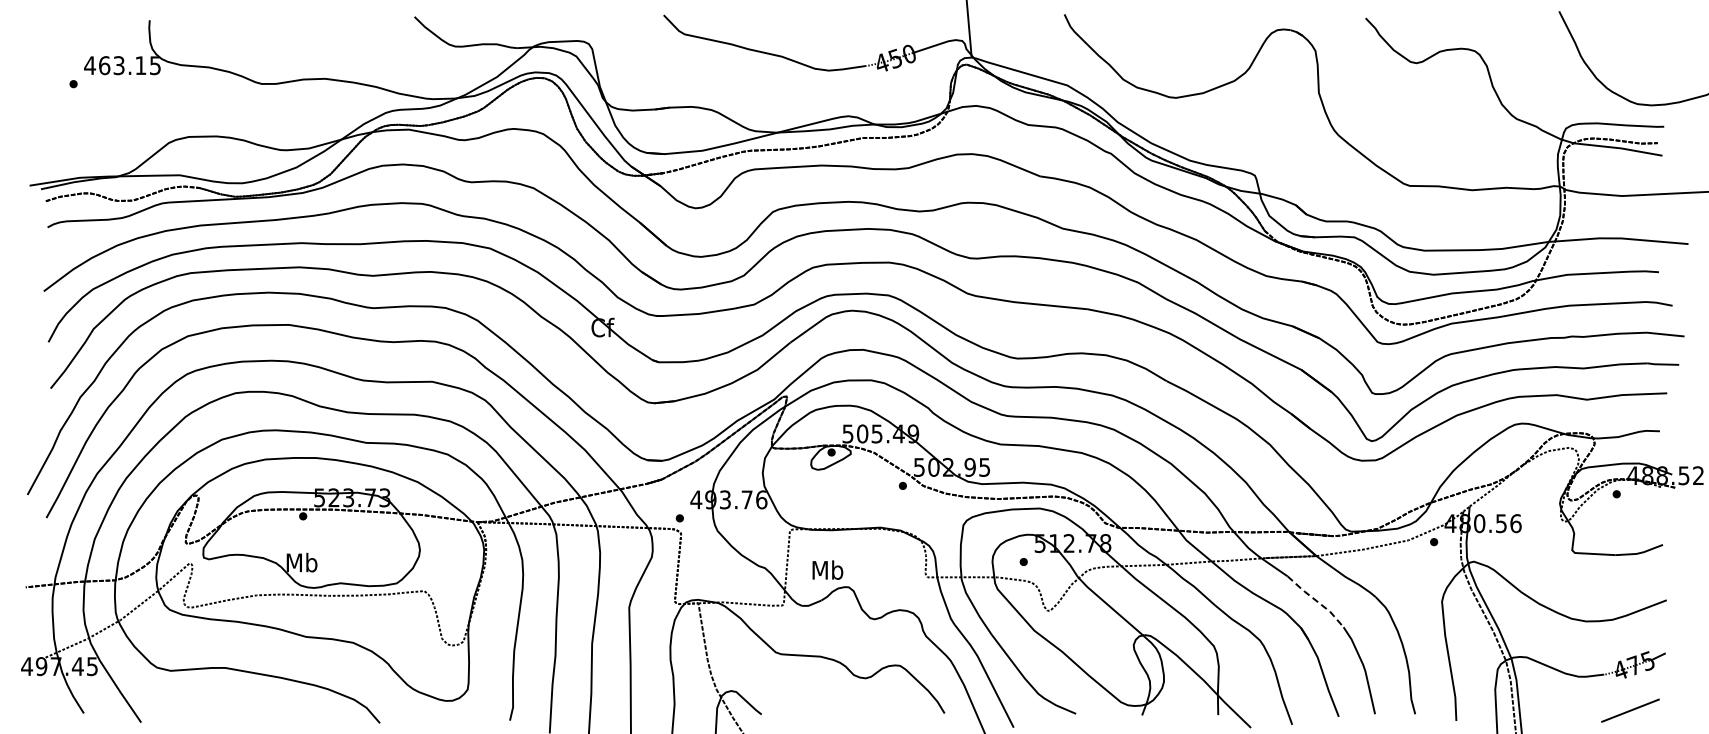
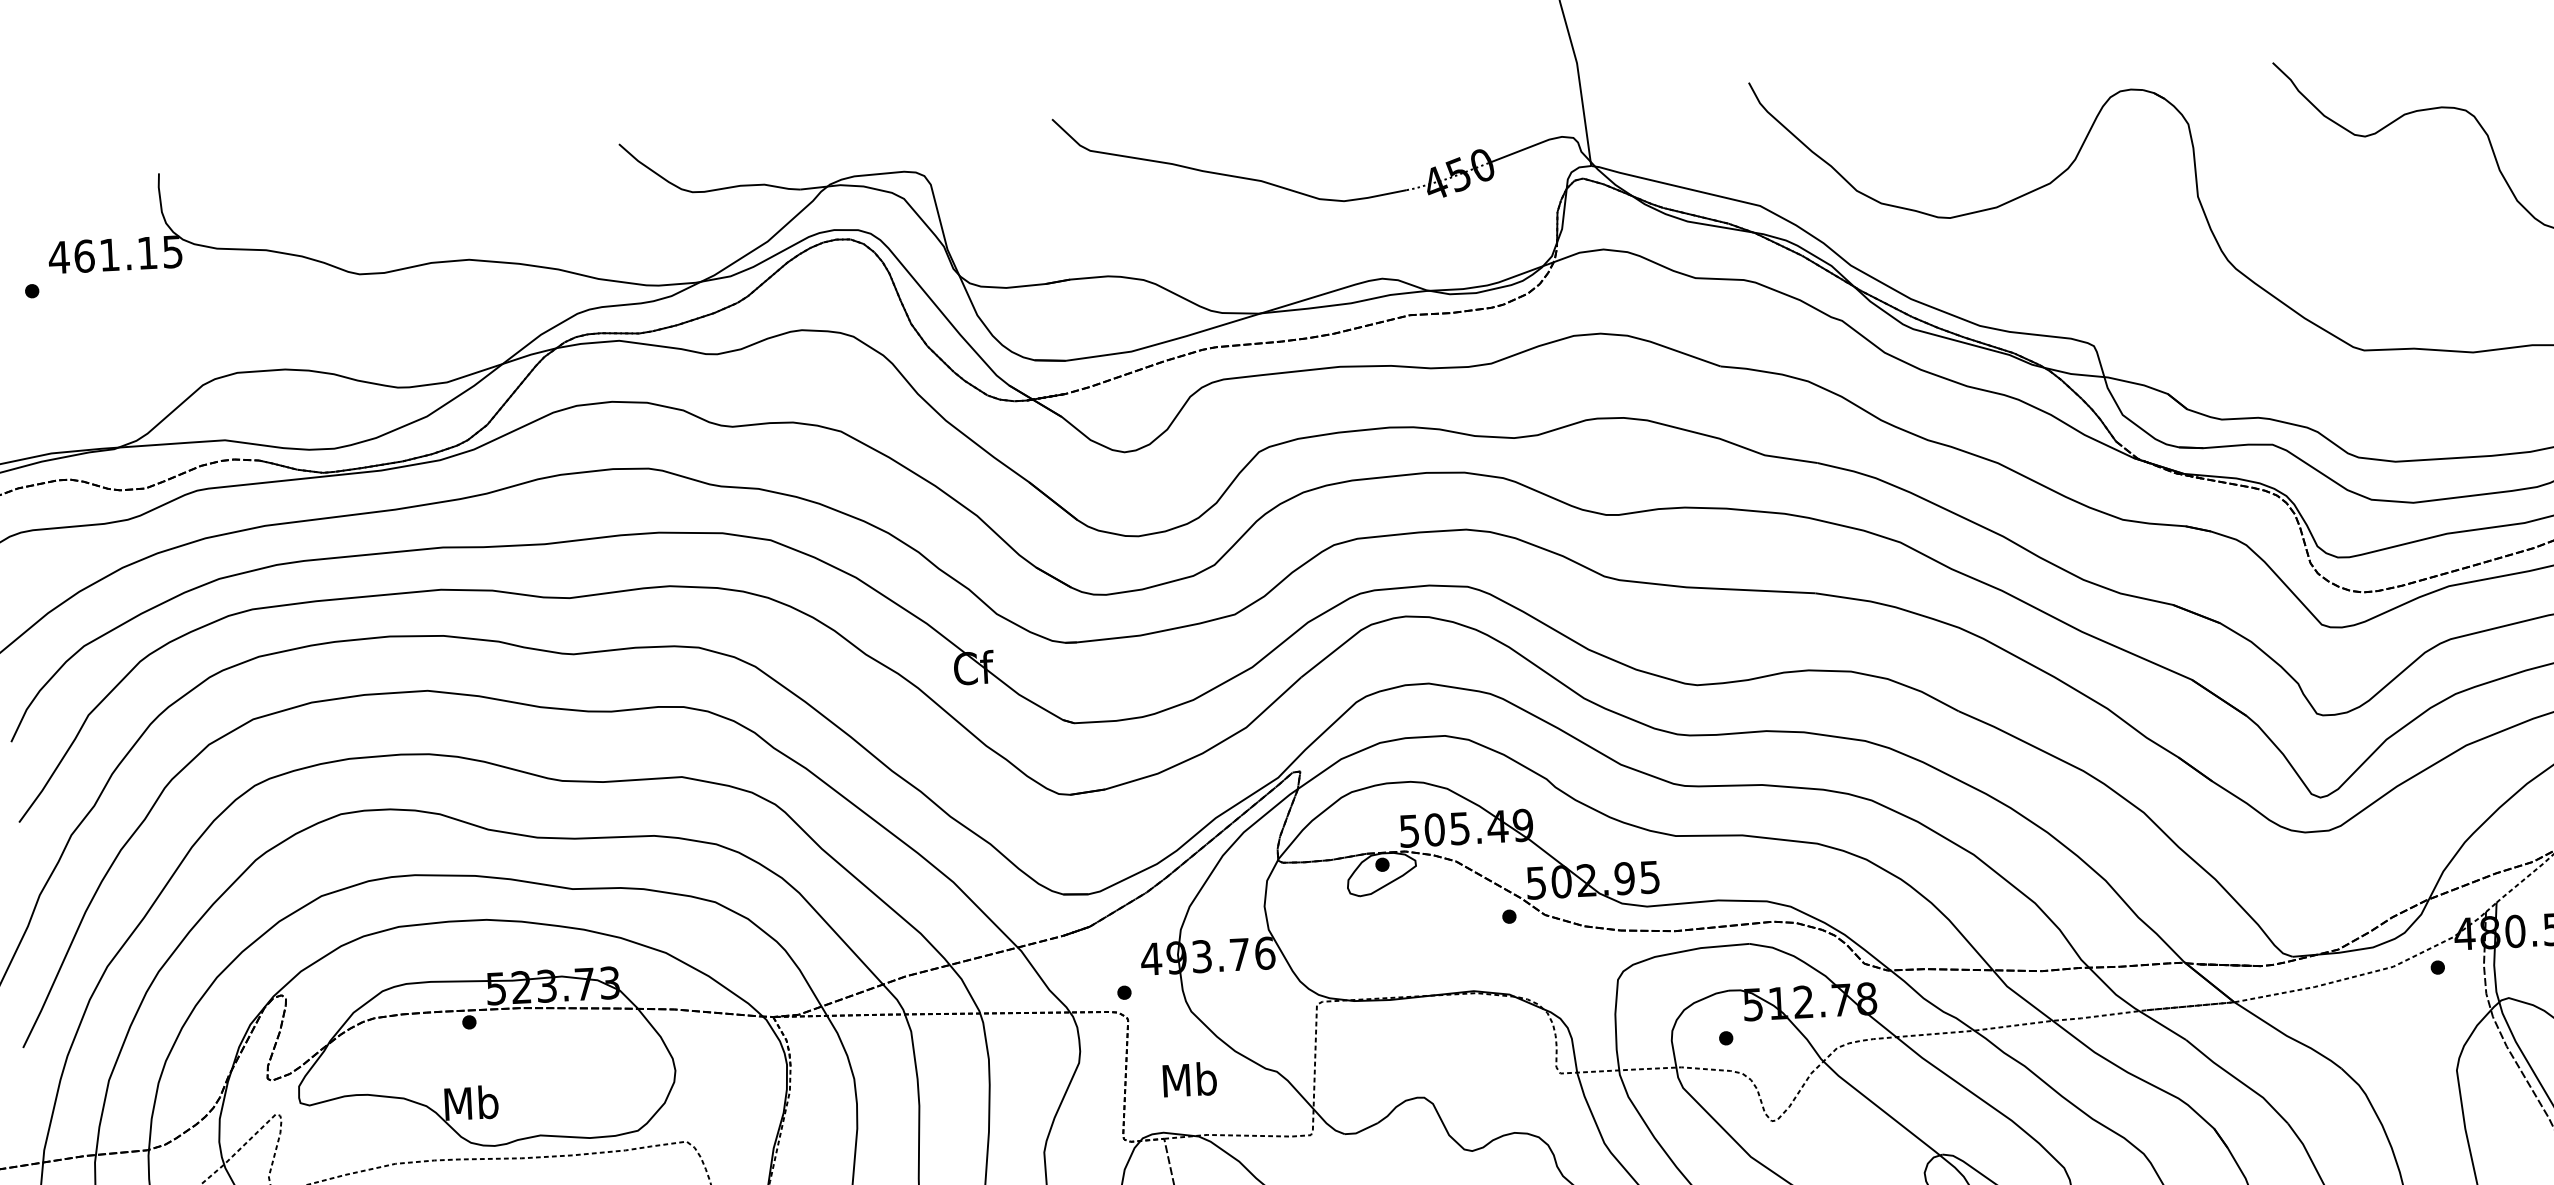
text: (118, 65) -> (108, 254), 463.15 -> 461.15
text: (827, 569) -> (1189, 1078), moved
line: (1316, 601) -> (2238, 1081), dashed -> solid

